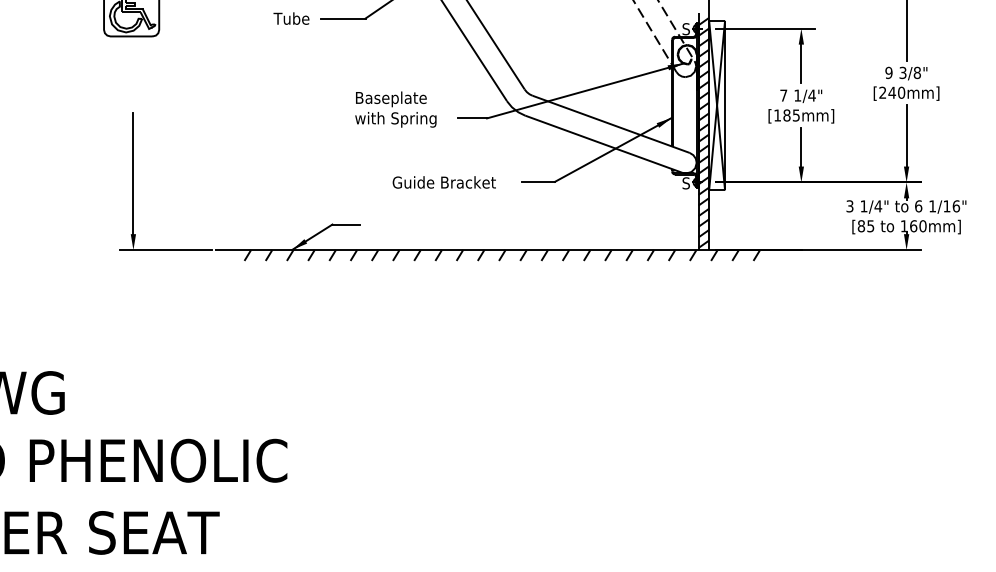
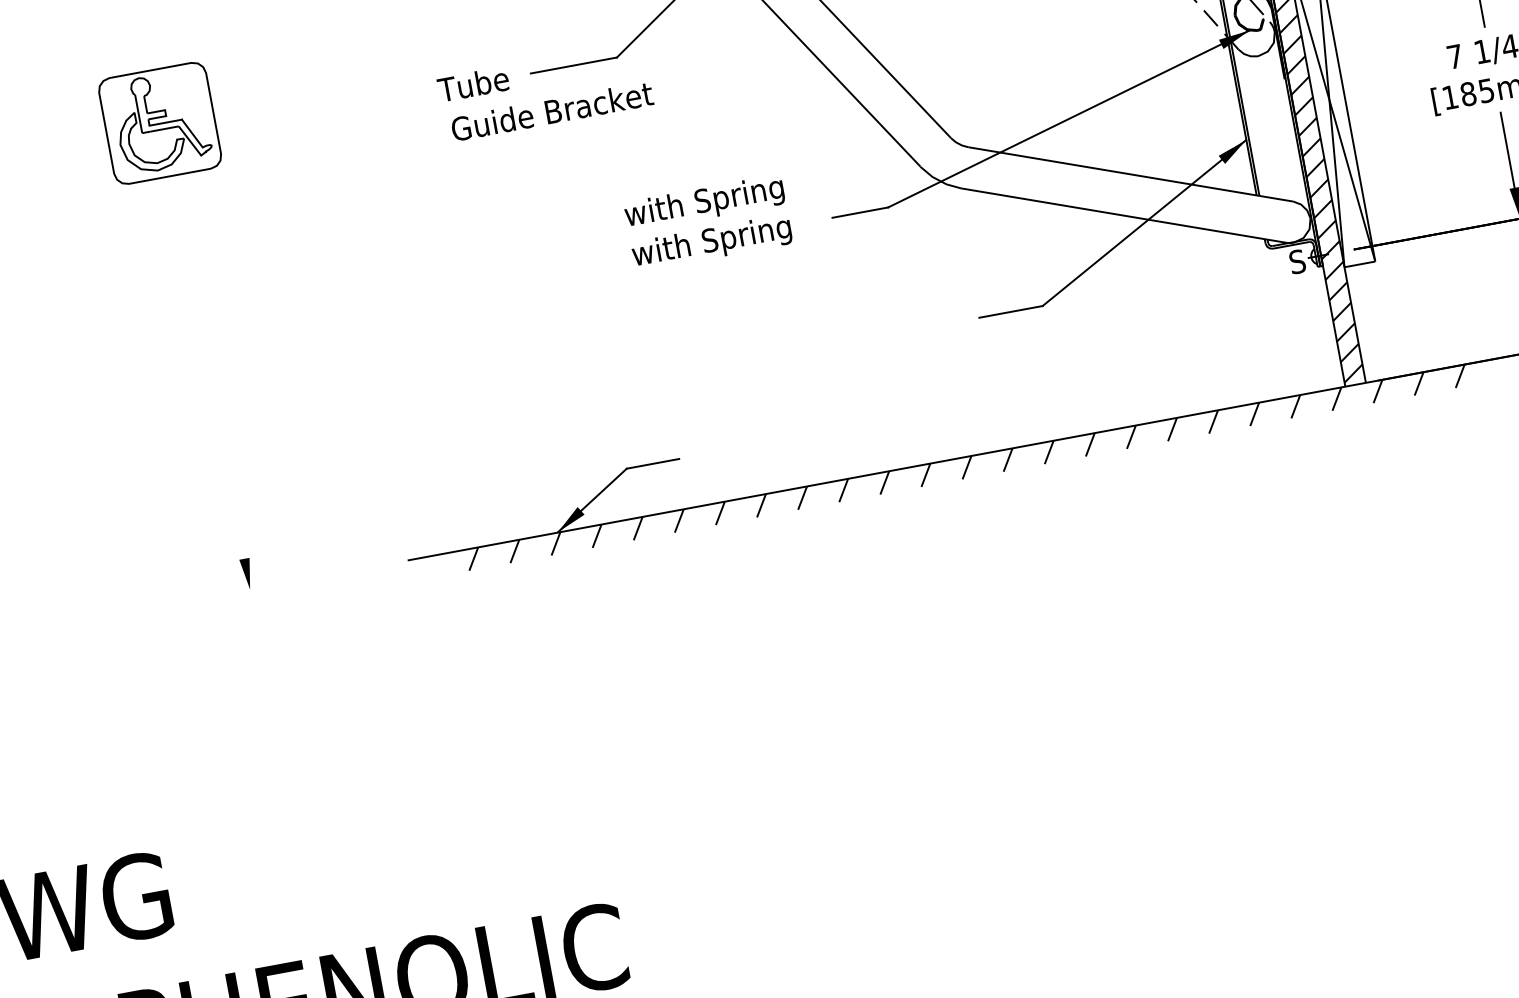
text: (395, 99) -> (703, 203), Baseplate -> with Spring
line: (133, 173) -> (222, 441), removed
text: (443, 182) -> (550, 111), moved
line: (165, 250) -> (312, 578), removed

